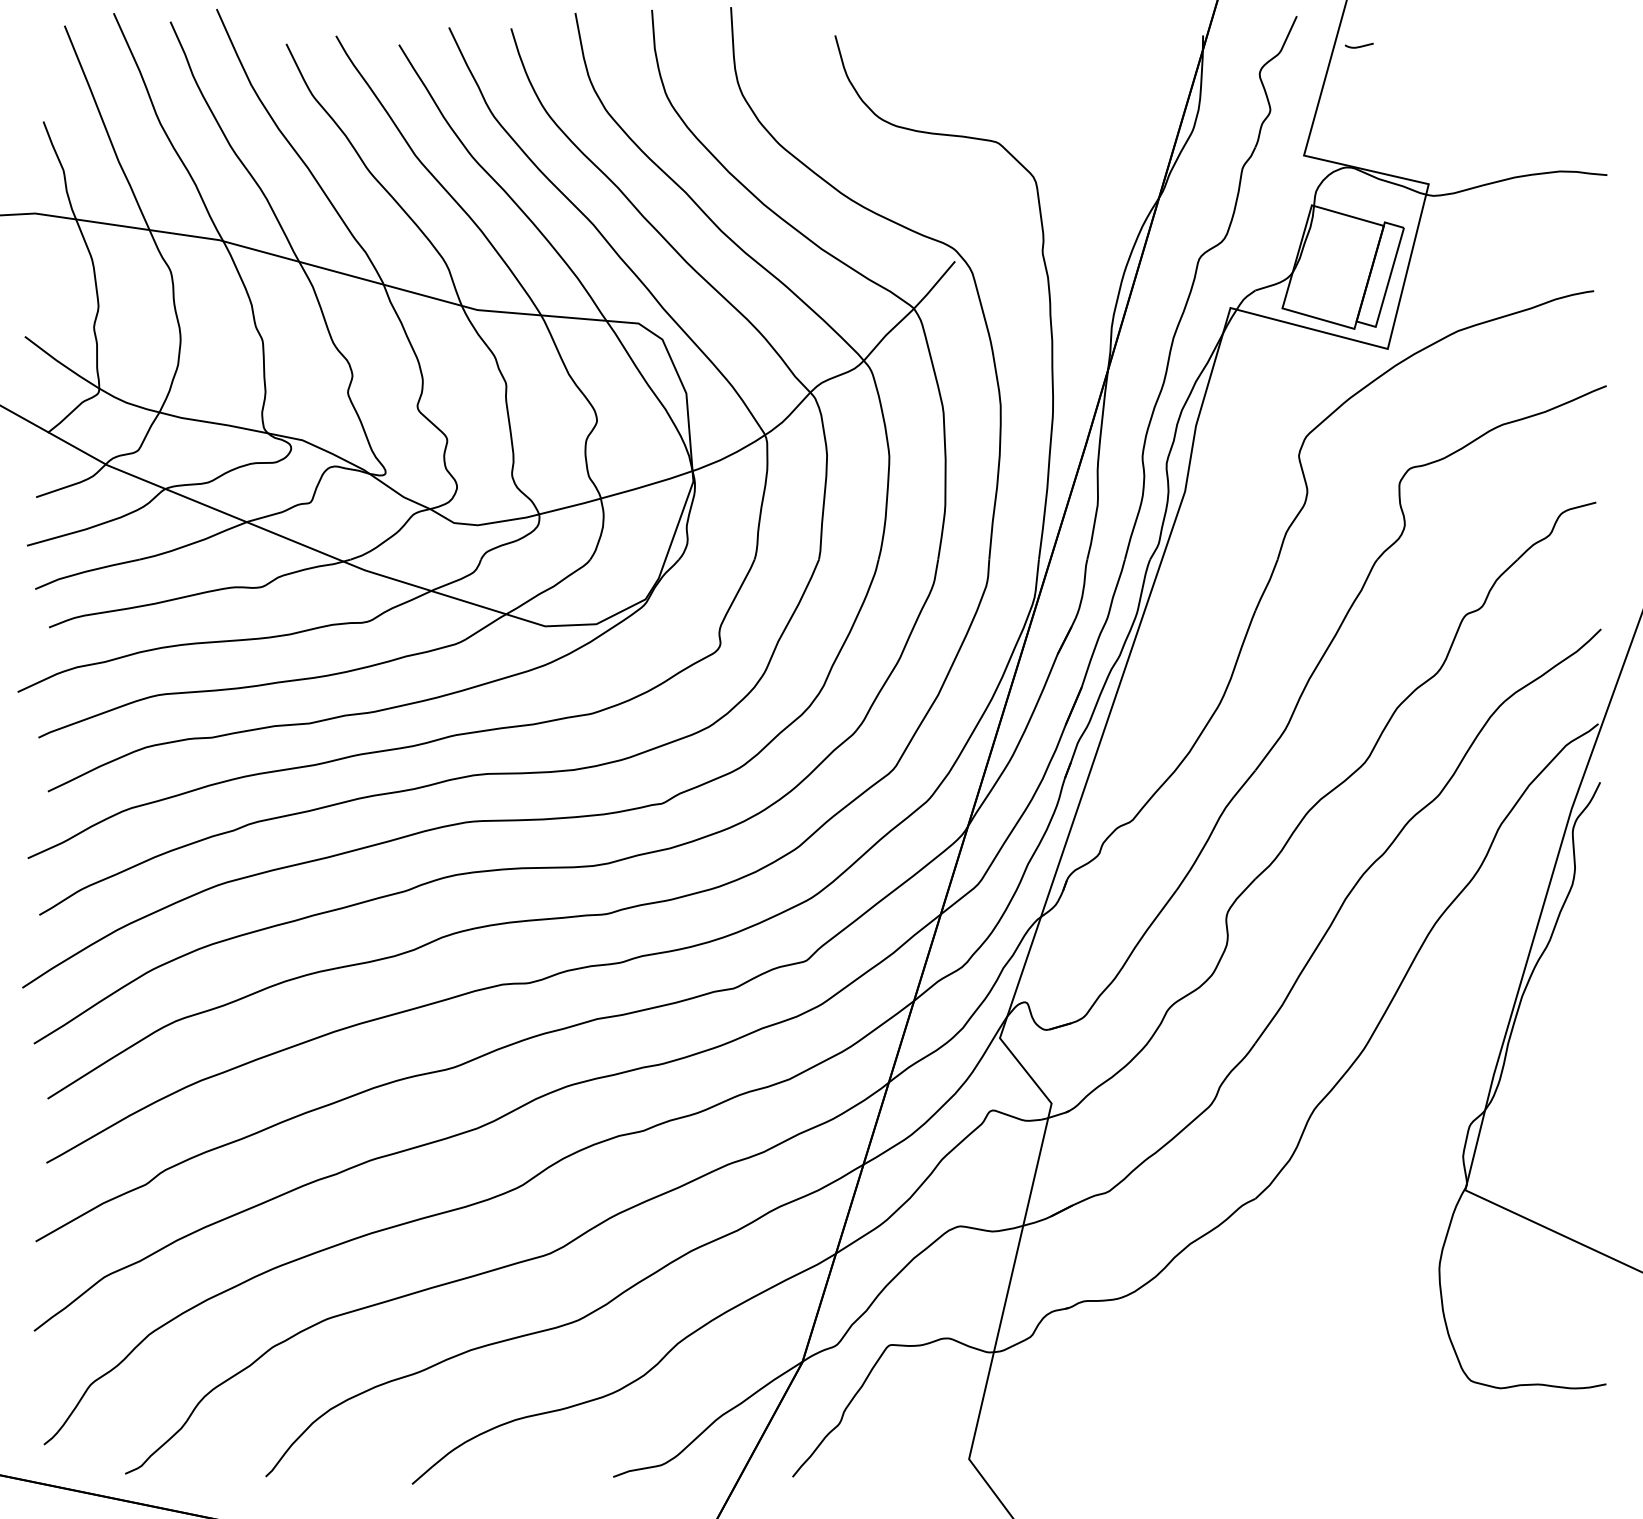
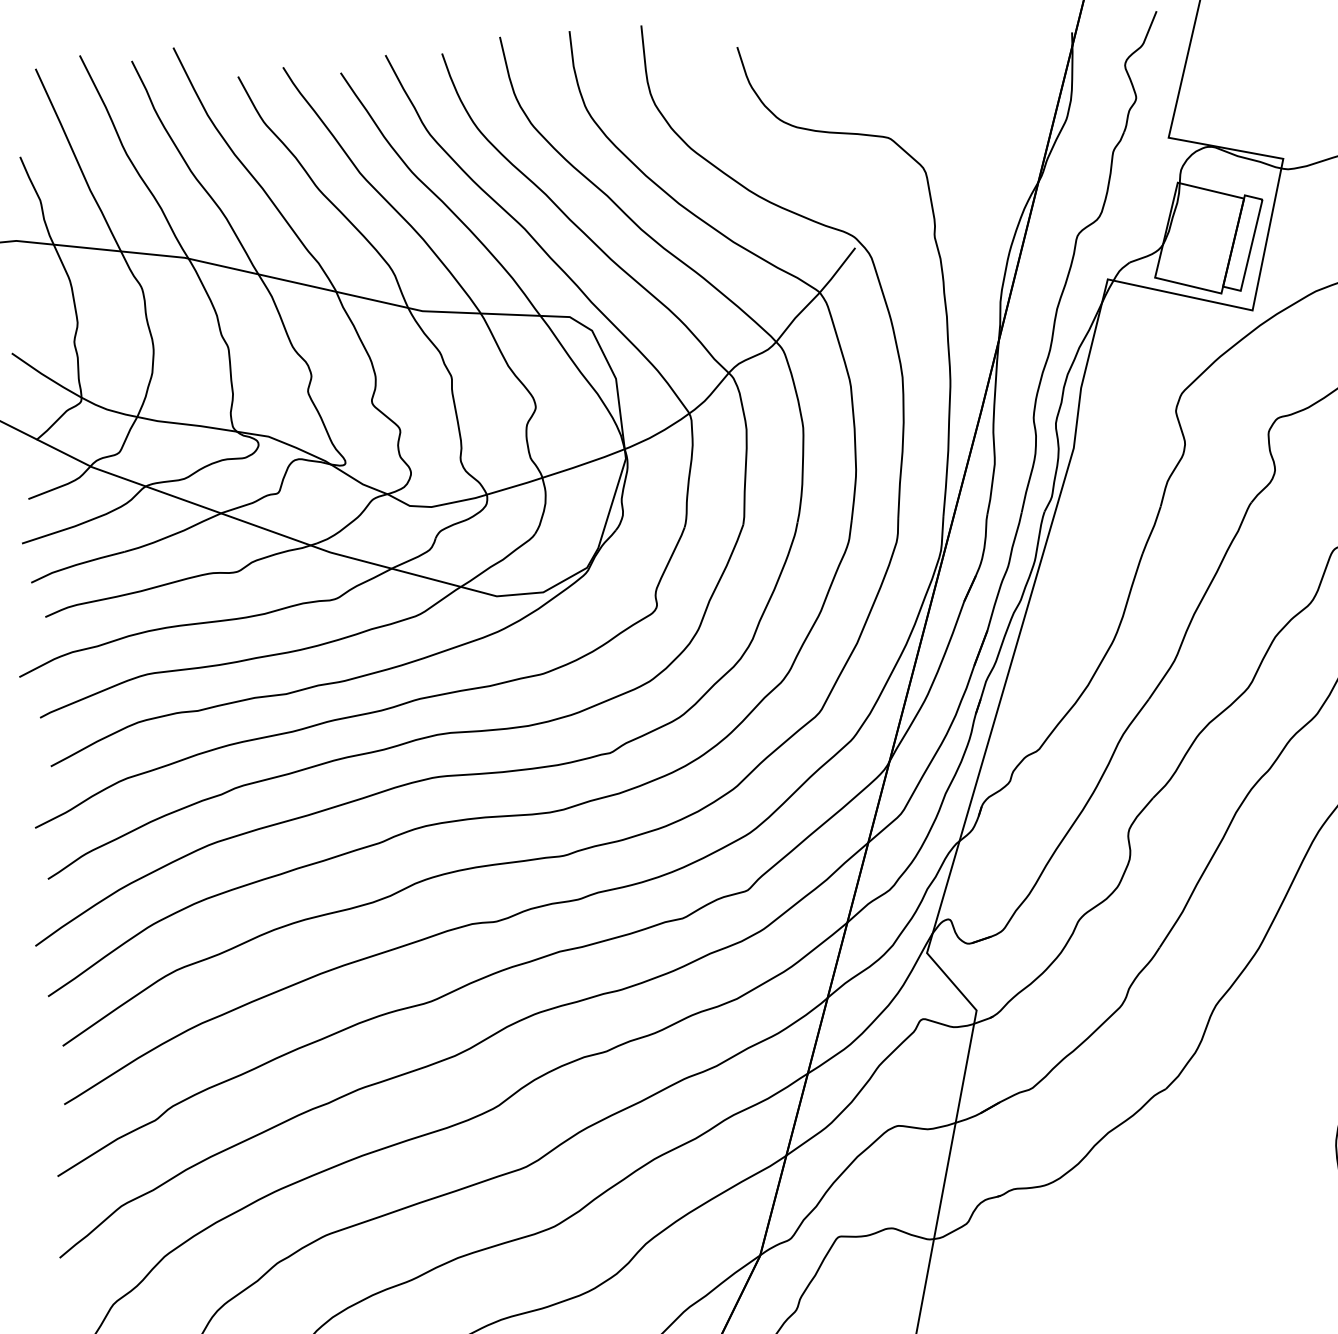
curve: (1358, 46) -> (1213, 36), removed

